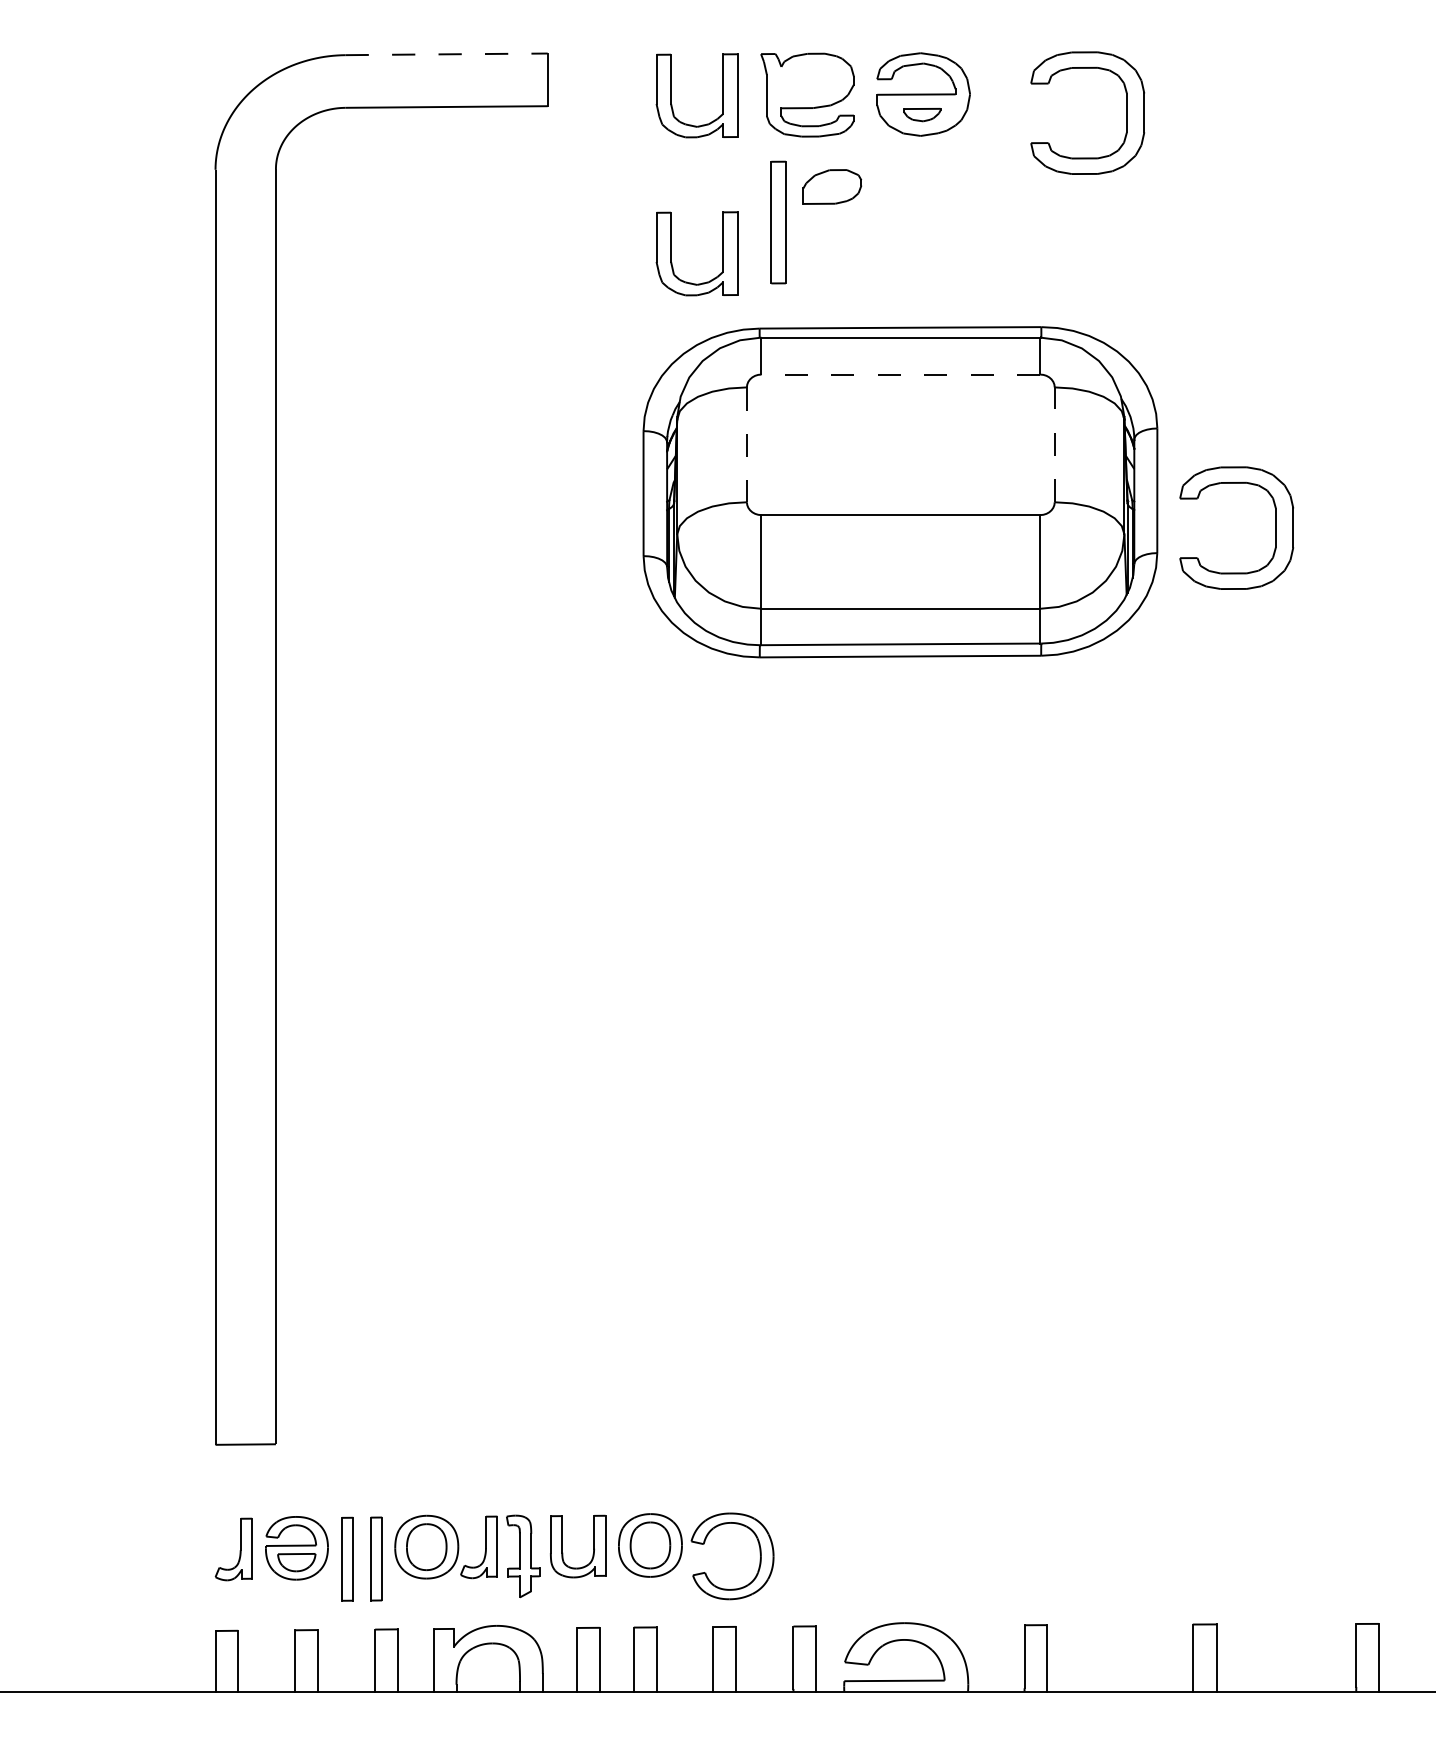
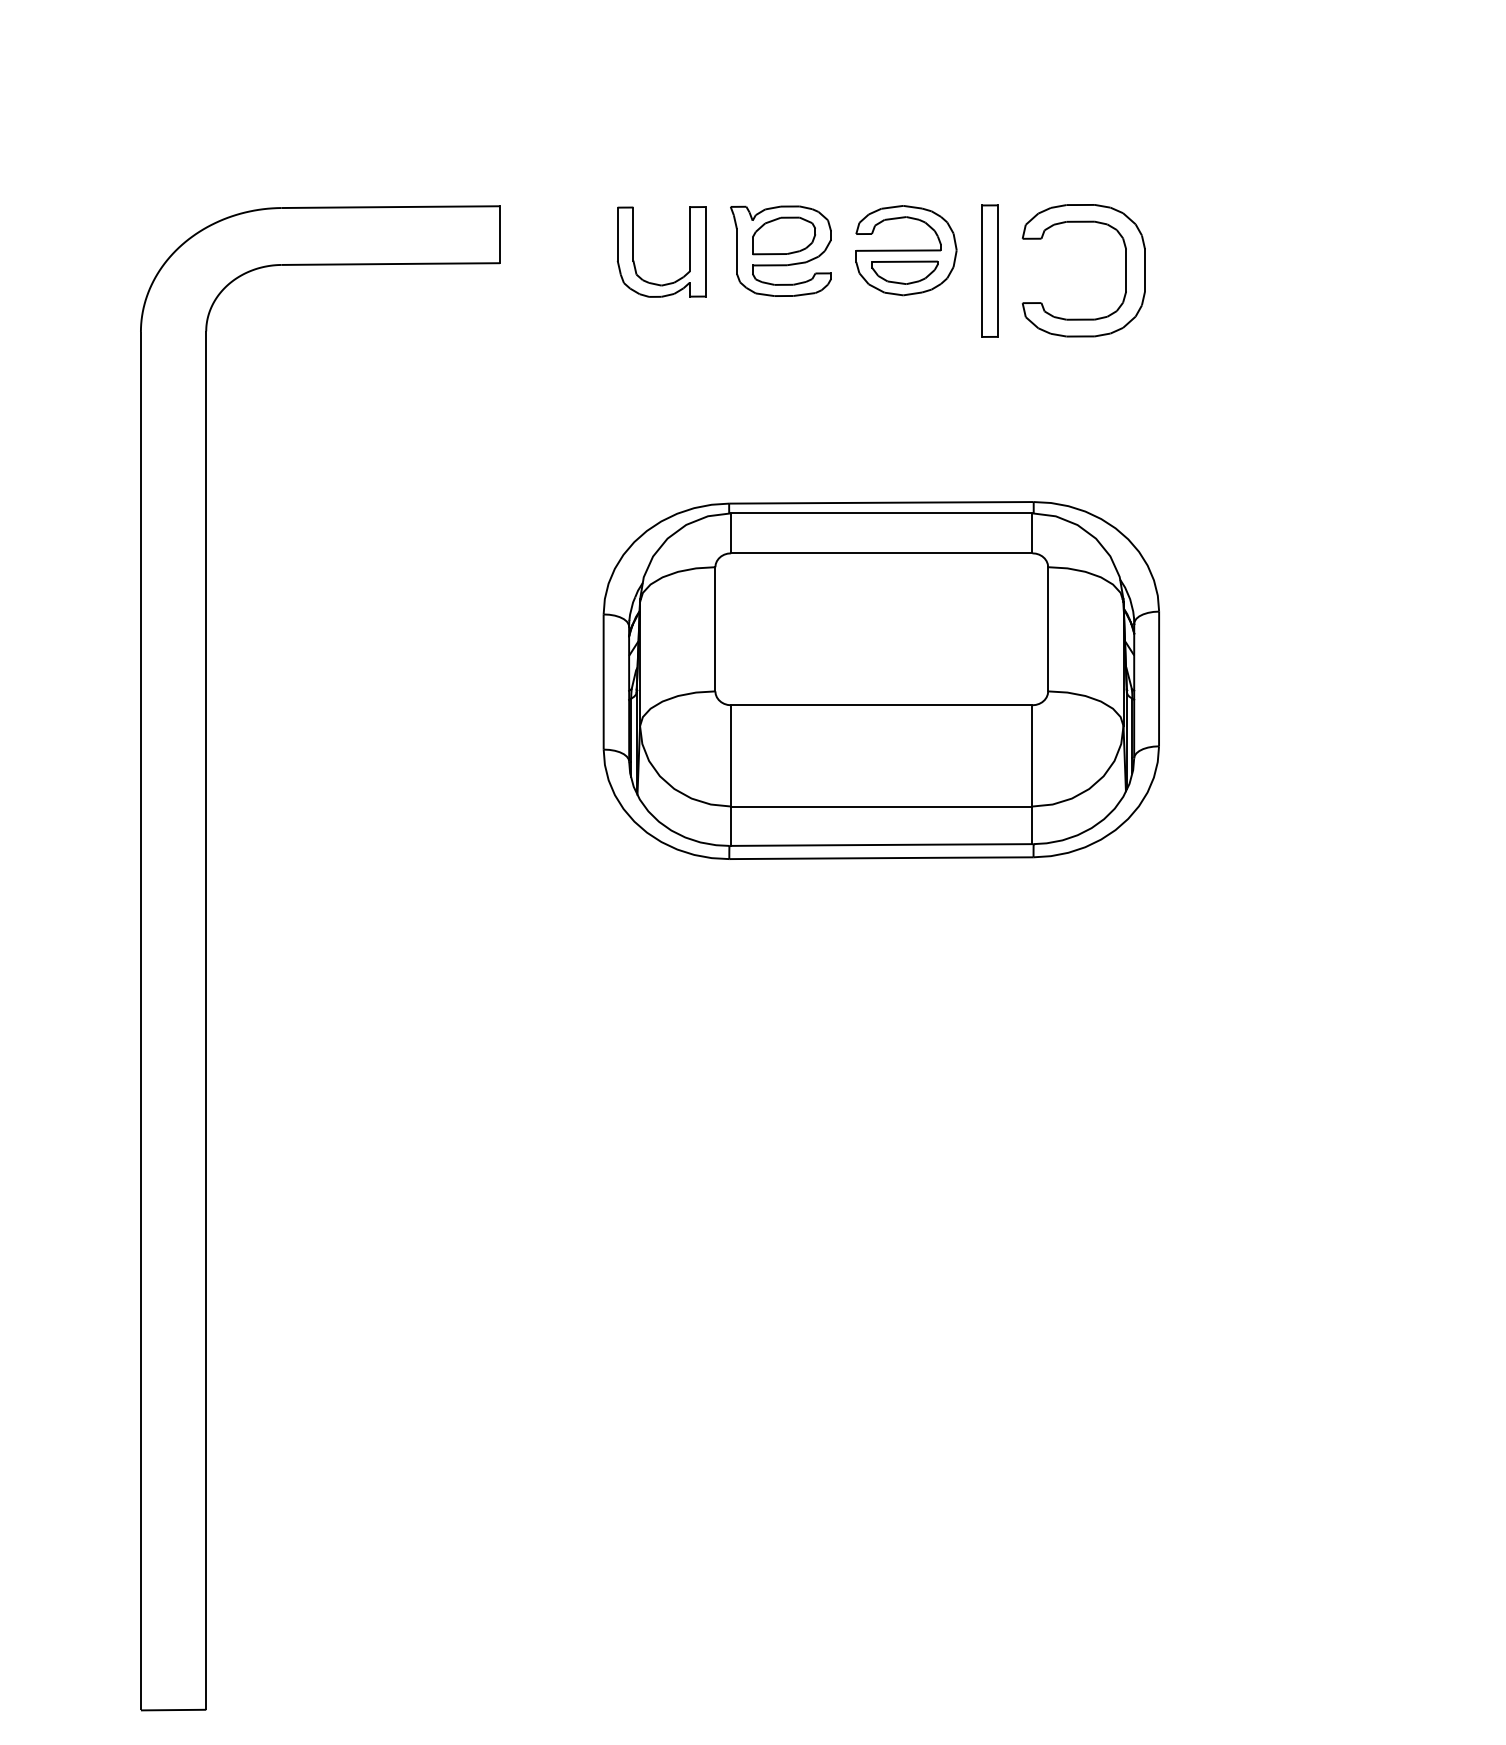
line: (446, 54) -> (390, 207), dashed -> solid
part: (922, 114) -> (905, 272), size x1.67
part: (832, 186) -> (784, 235), moved
part: (778, 222) -> (989, 271), moved
part: (671, 253) -> (633, 422), removed
line: (900, 374) -> (881, 553), dashed -> solid
line: (1054, 444) -> (1047, 628), dashed -> solid
line: (746, 445) -> (714, 630), dashed -> solid
part: (1275, 527) -> (1286, 718), removed

